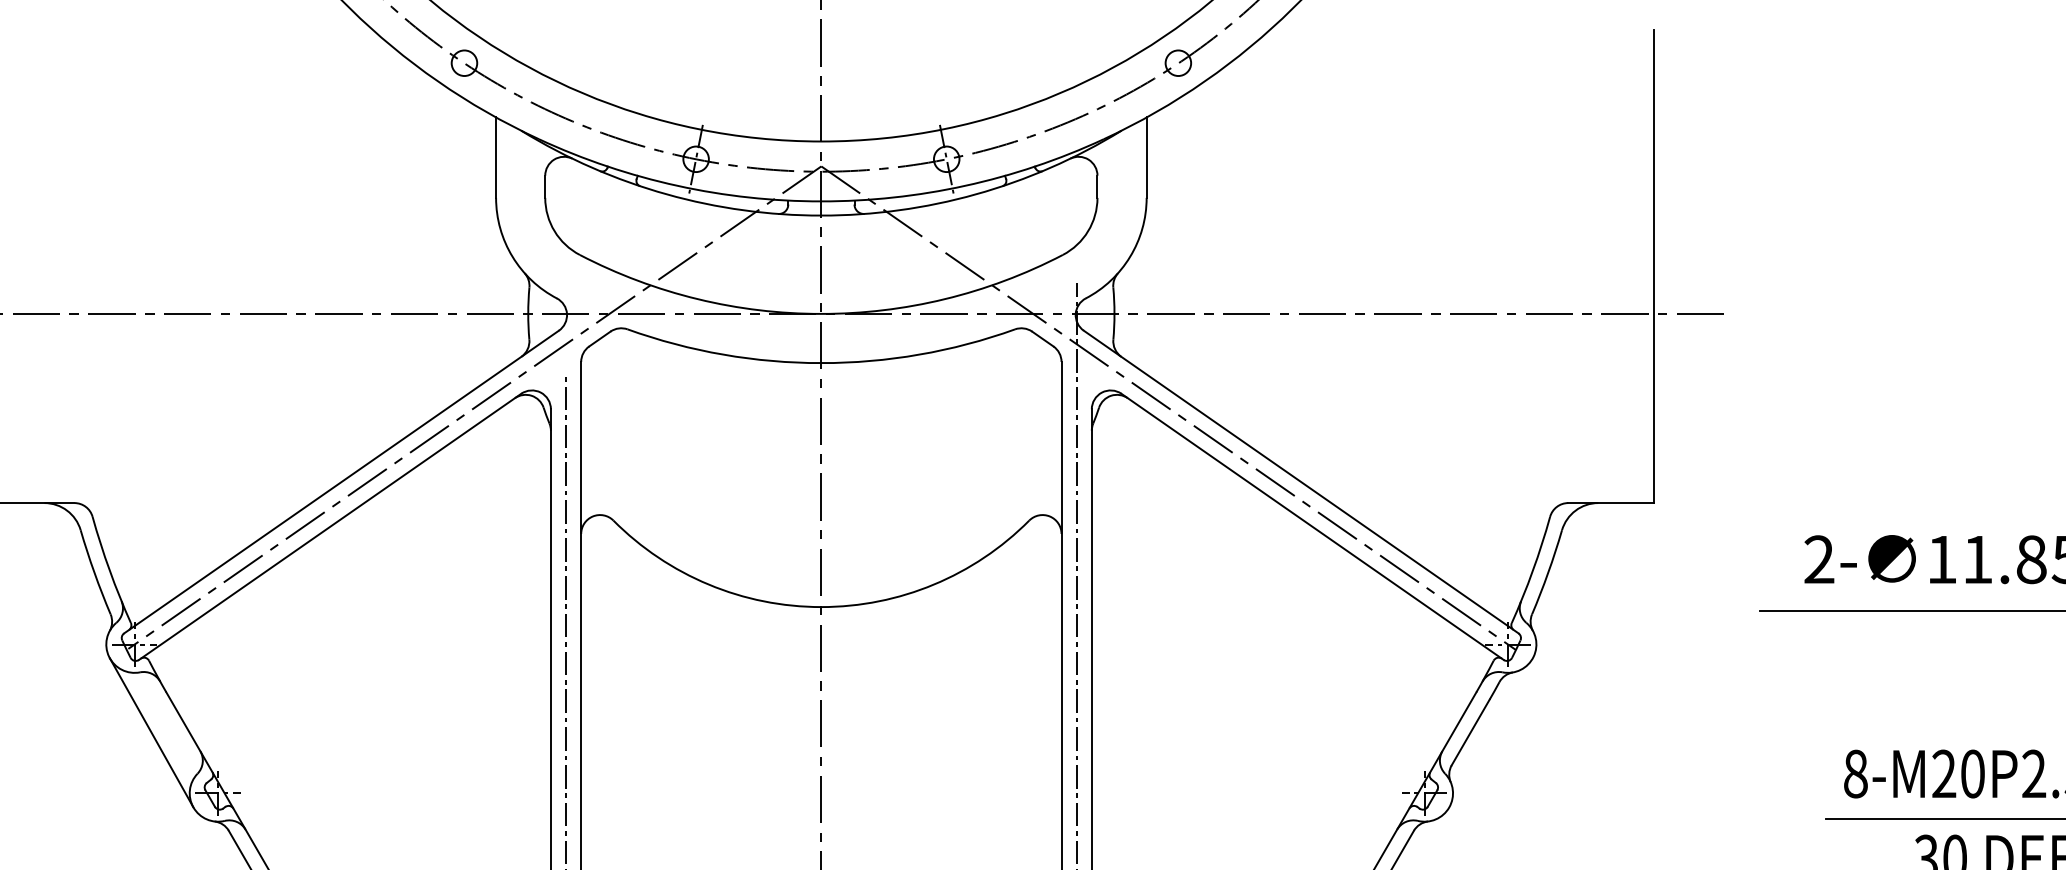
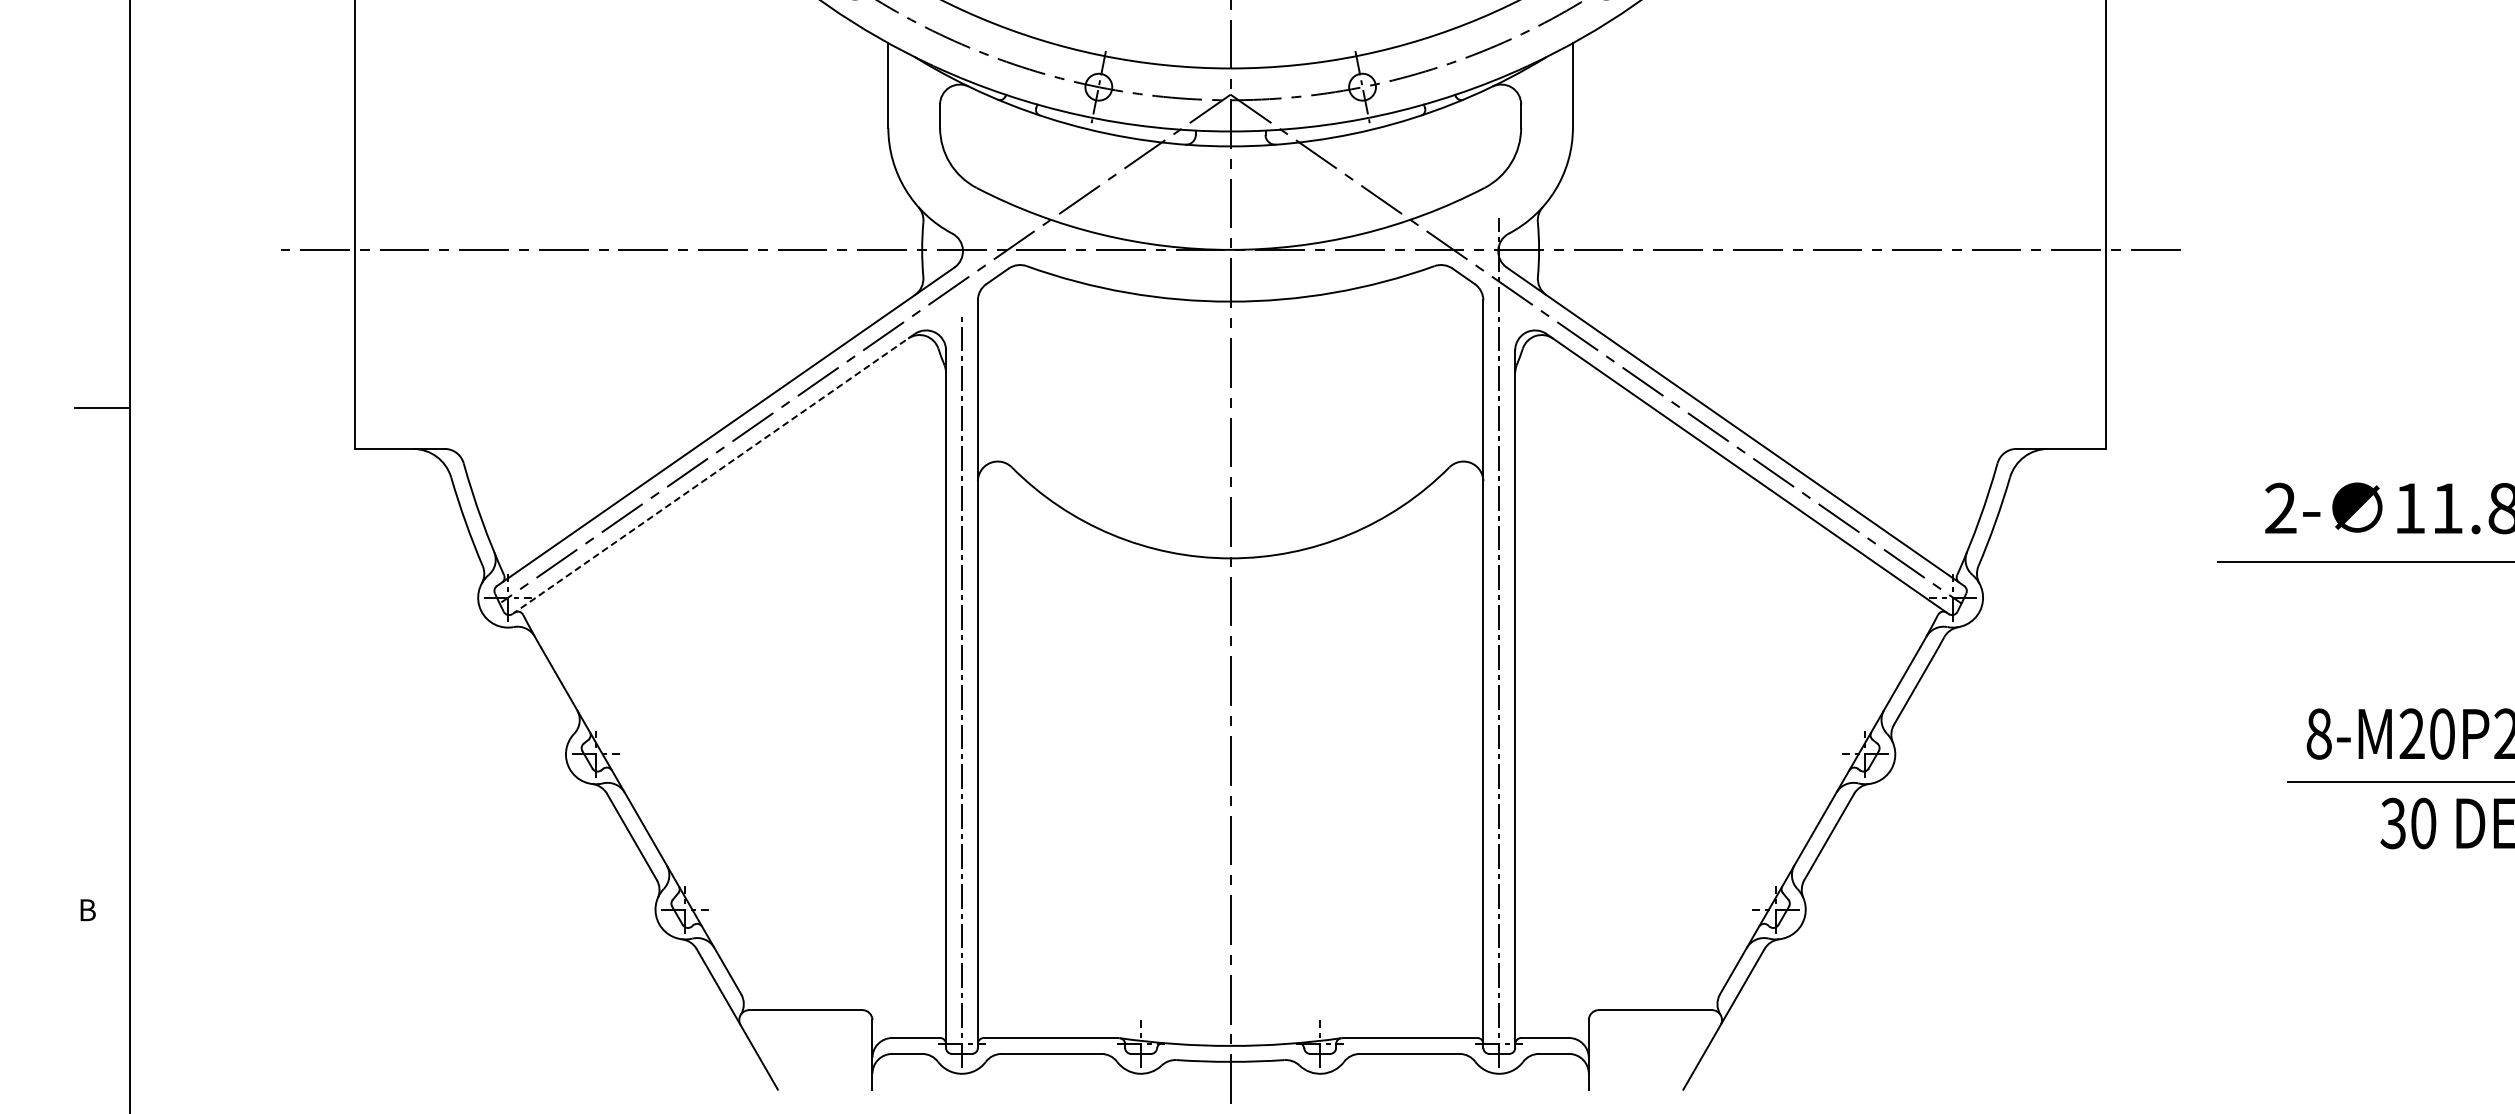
line: (329, 527) -> (713, 474), solid -> dashed
line: (151, 732) -> (525, 690), removed

